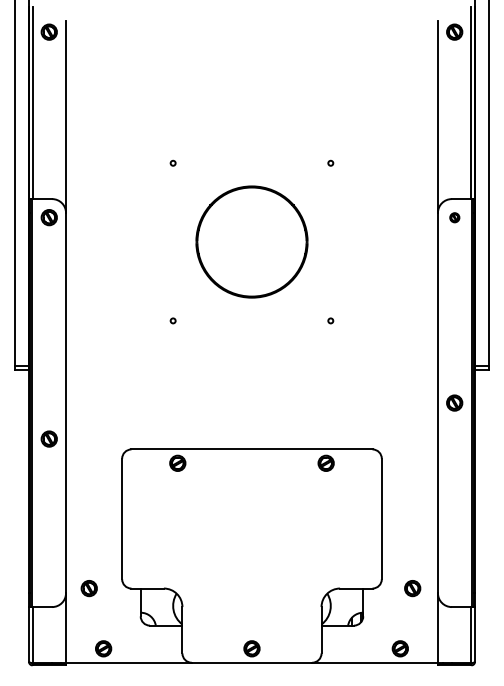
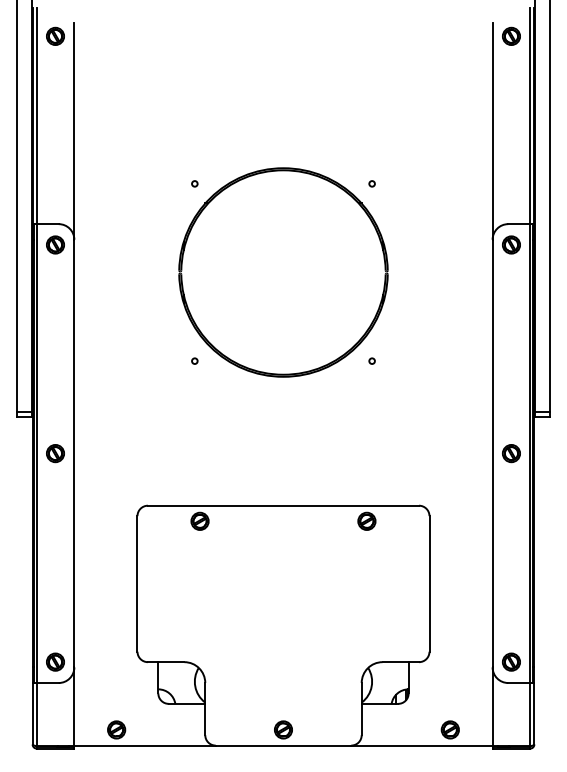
part: (454, 217) -> (511, 244), size x1.67
part: (251, 241) -> (282, 271), size x1.67
part: (48, 438) -> (54, 452), moved
part: (88, 588) -> (54, 662), moved
part: (412, 588) -> (511, 662), moved

